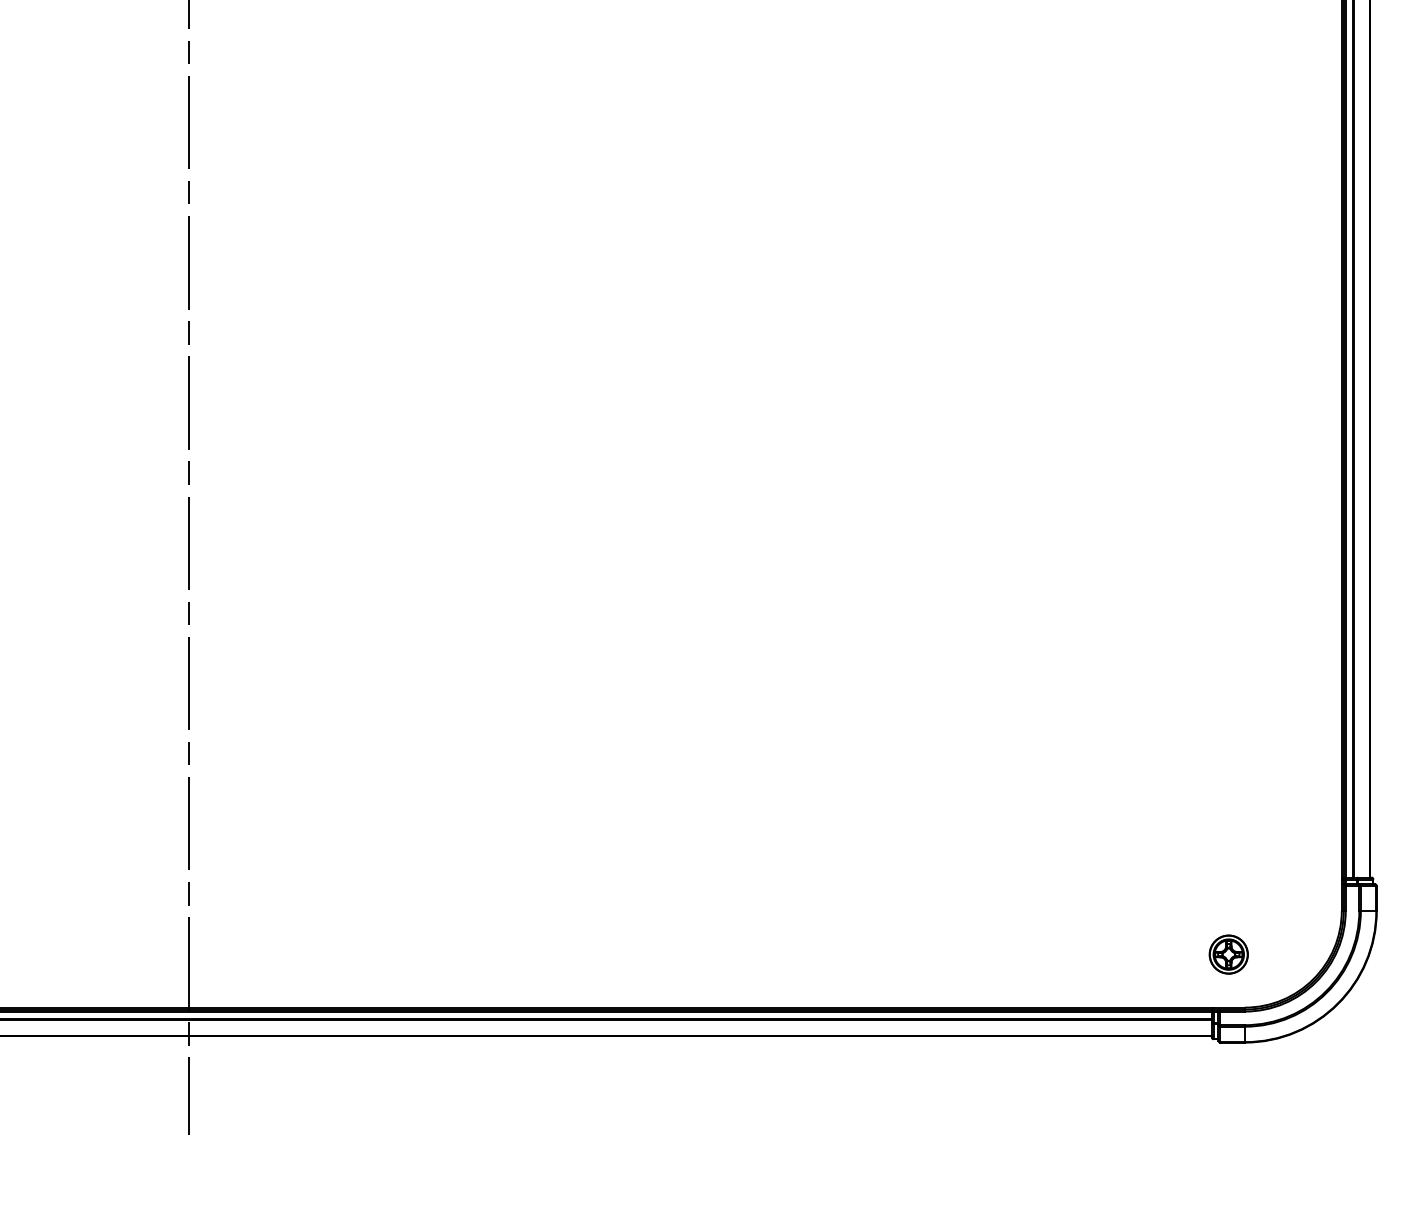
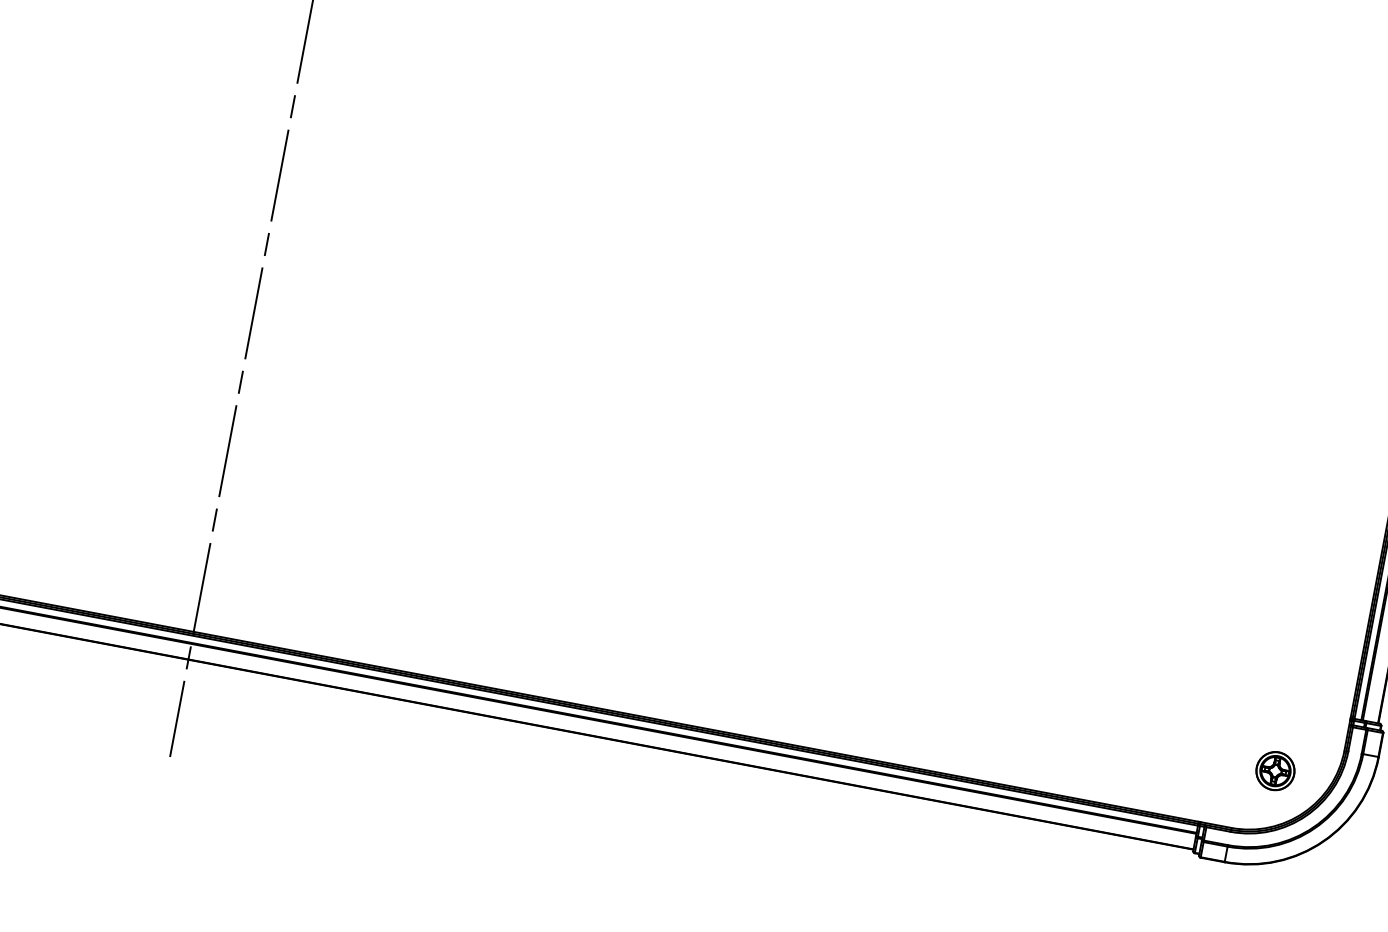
part: (1228, 954) -> (1275, 770), moved

